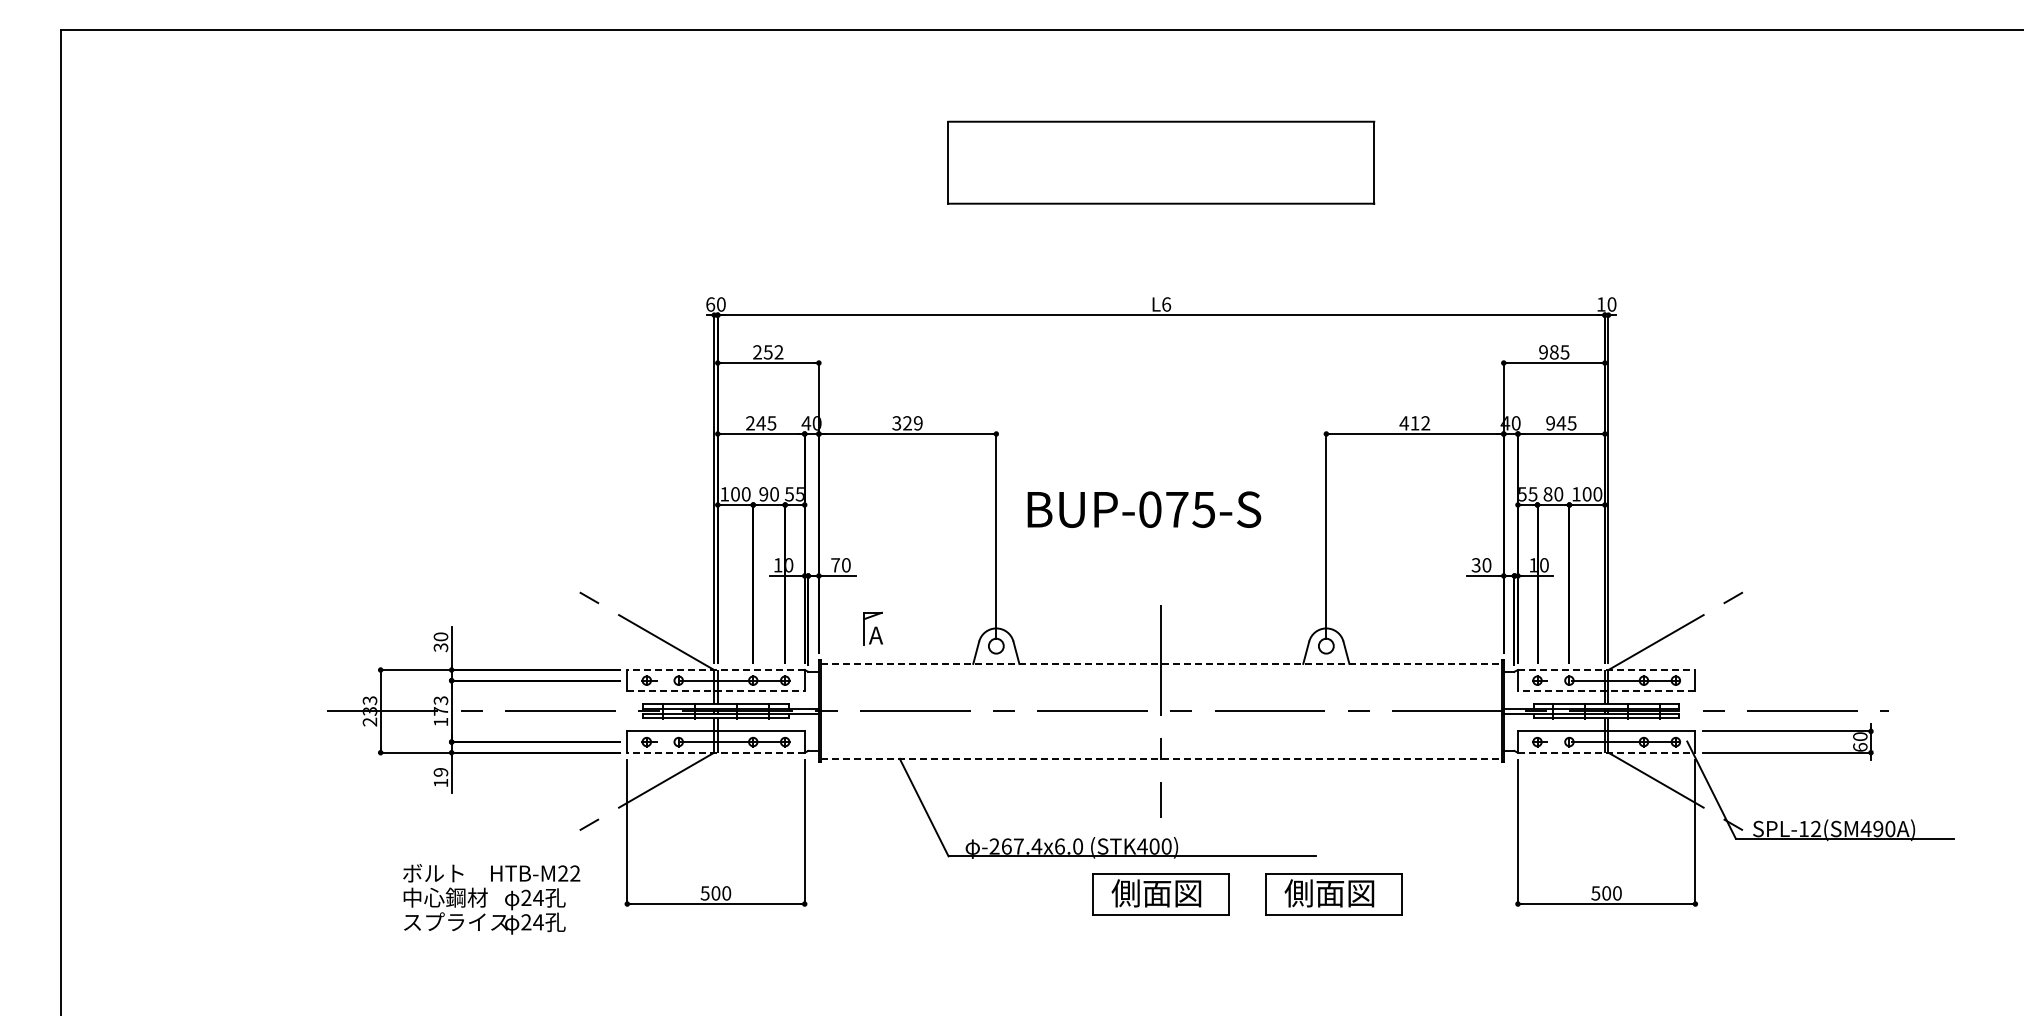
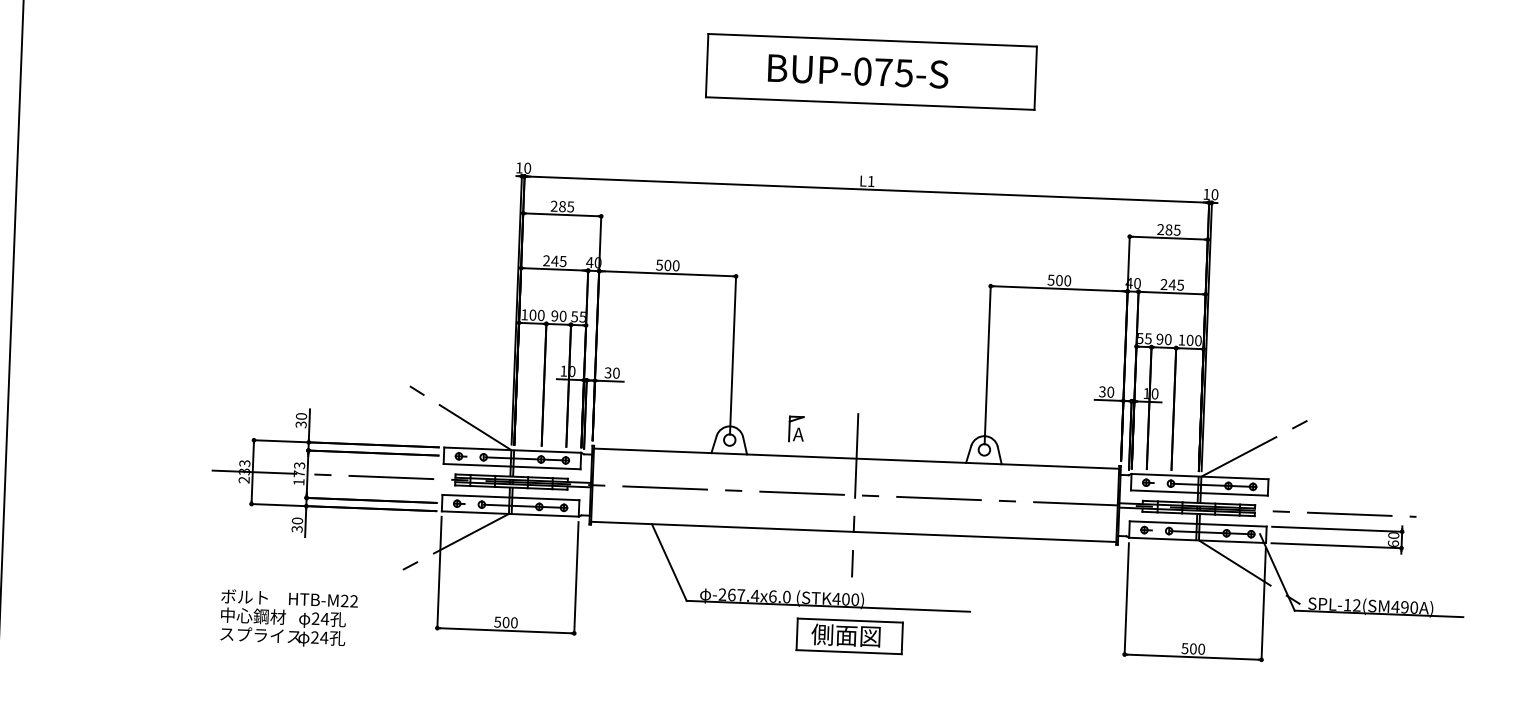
text: (710, 304) -> (519, 167), 60 -> 10
text: (1166, 304) -> (871, 181), L6 -> L1
text: (773, 352) -> (566, 206), 252 -> 285
text: (1543, 352) -> (1160, 229), 985 -> 285
text: (907, 423) -> (667, 265), 329 -> 500
text: (1414, 423) -> (1059, 280), 412 -> 500
text: (1550, 423) -> (1163, 284), 945 -> 245
text: (1547, 494) -> (1159, 339), 80 -> 90
text: (1144, 509) -> (858, 71), moved
text: (835, 565) -> (608, 373), 70 -> 30
part: (872, 628) -> (796, 428), moved
line: (1161, 663) -> (856, 458), dashed -> solid
line: (716, 670) -> (513, 450), dashed -> solid
line: (1606, 670) -> (1199, 476), dashed -> solid
line: (716, 691) -> (512, 466), dashed -> solid
line: (1606, 691) -> (1199, 493), dashed -> solid
line: (716, 752) -> (510, 513), dashed -> solid
line: (1606, 752) -> (1197, 540), dashed -> solid
line: (1161, 758) -> (853, 531), dashed -> solid
text: (440, 777) -> (296, 524), 19 -> 30
part: (1333, 894) -> (982, 641), removed
text: (491, 899) -> (288, 618), moved

